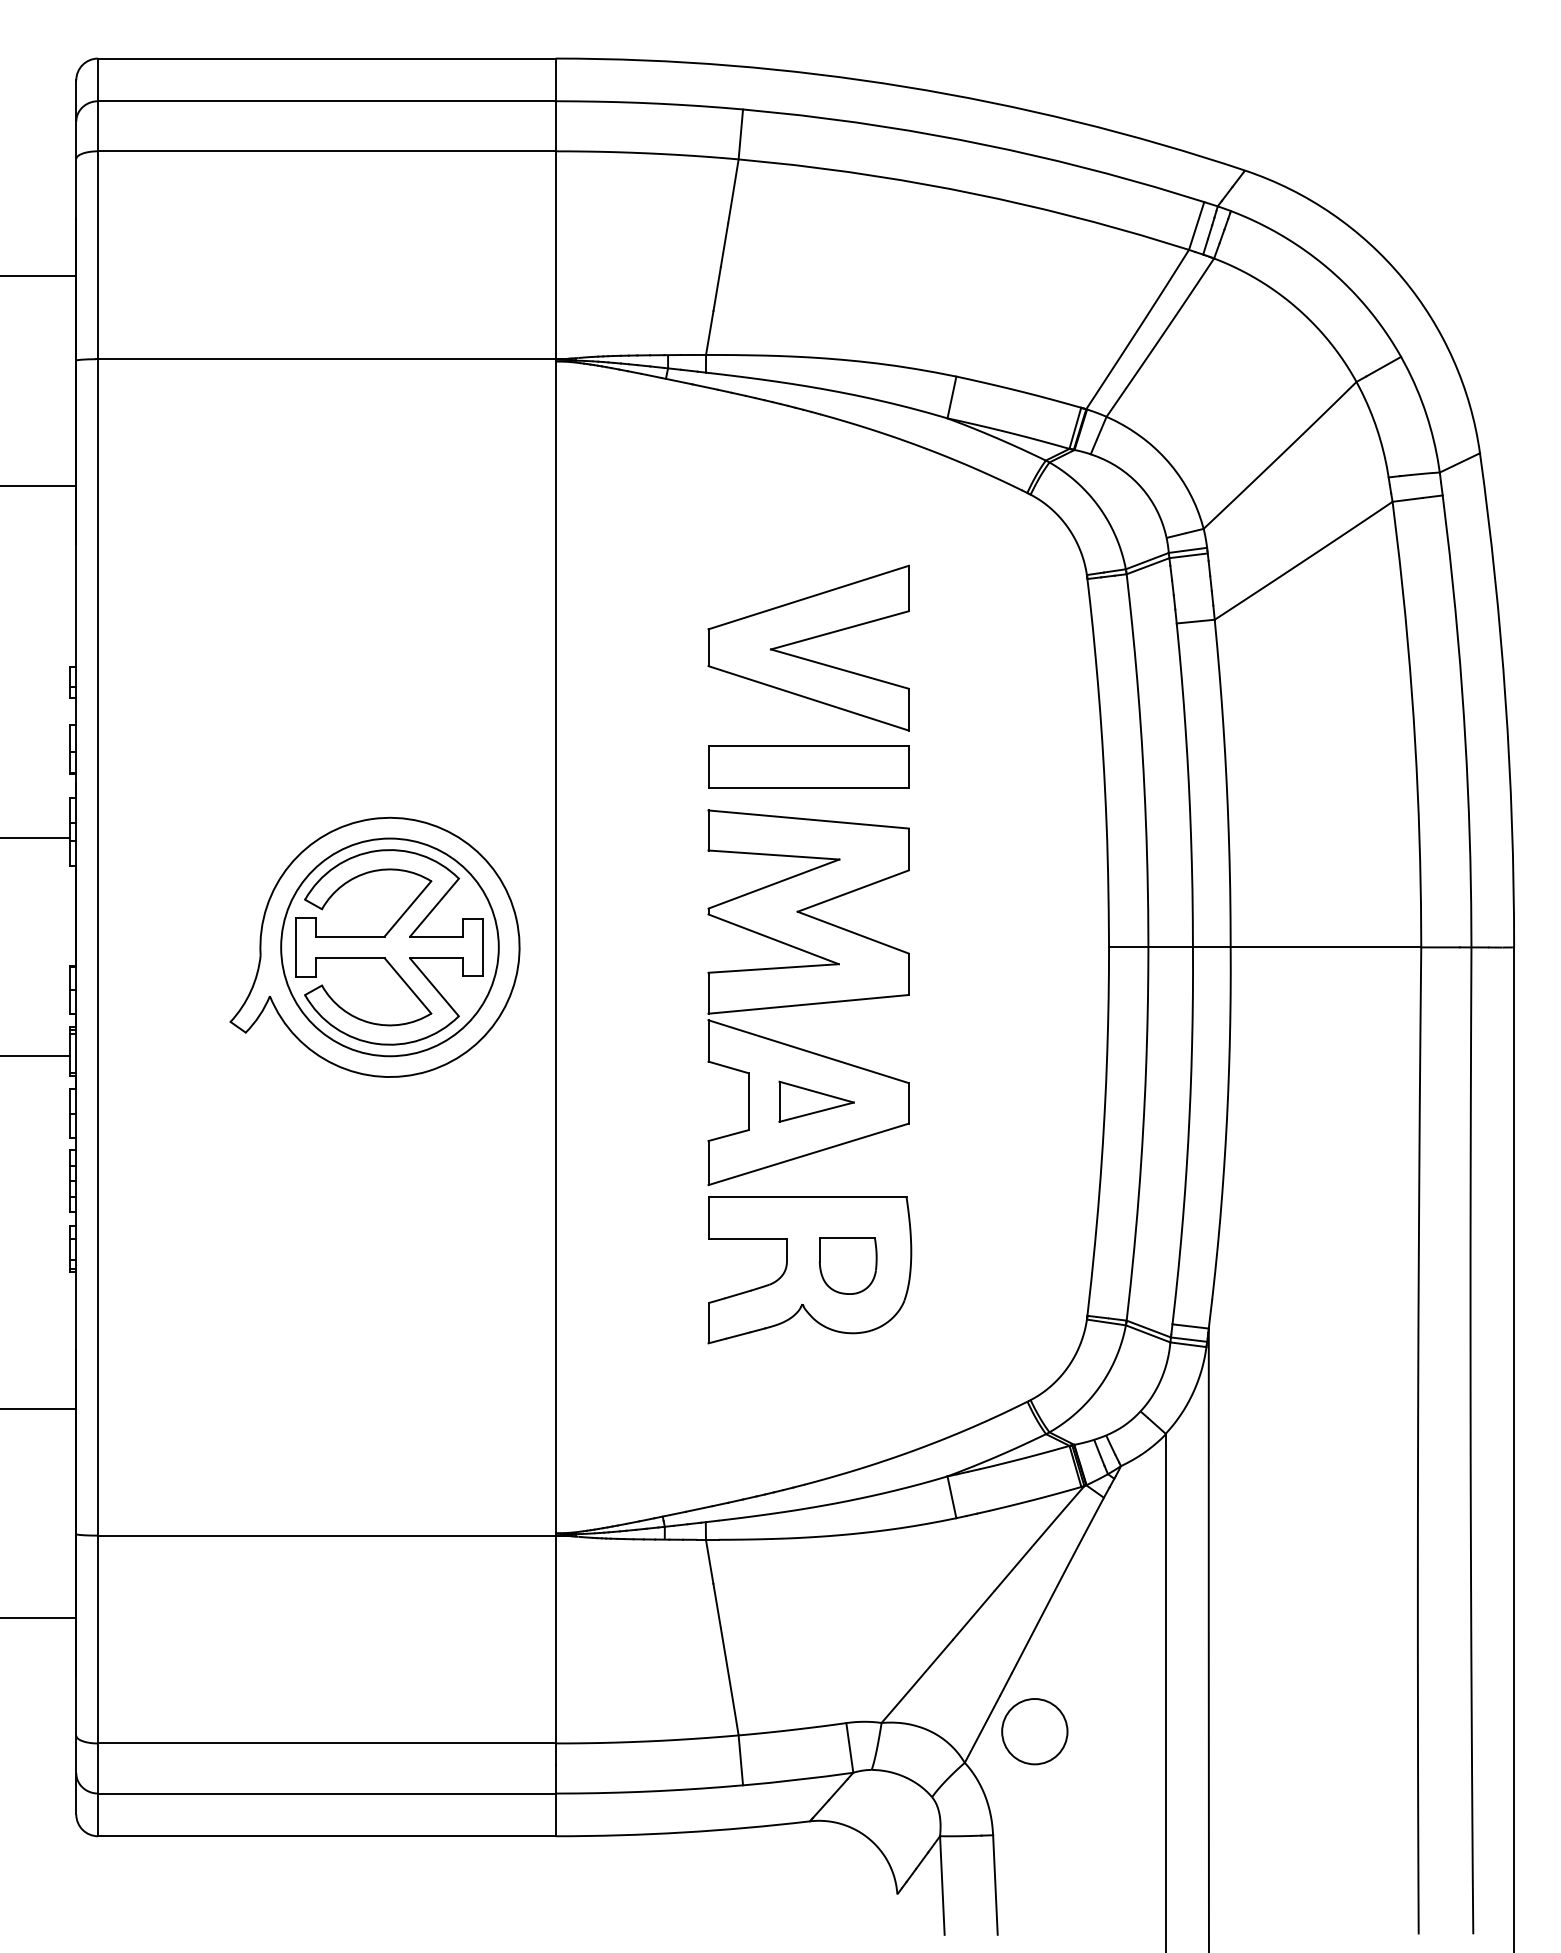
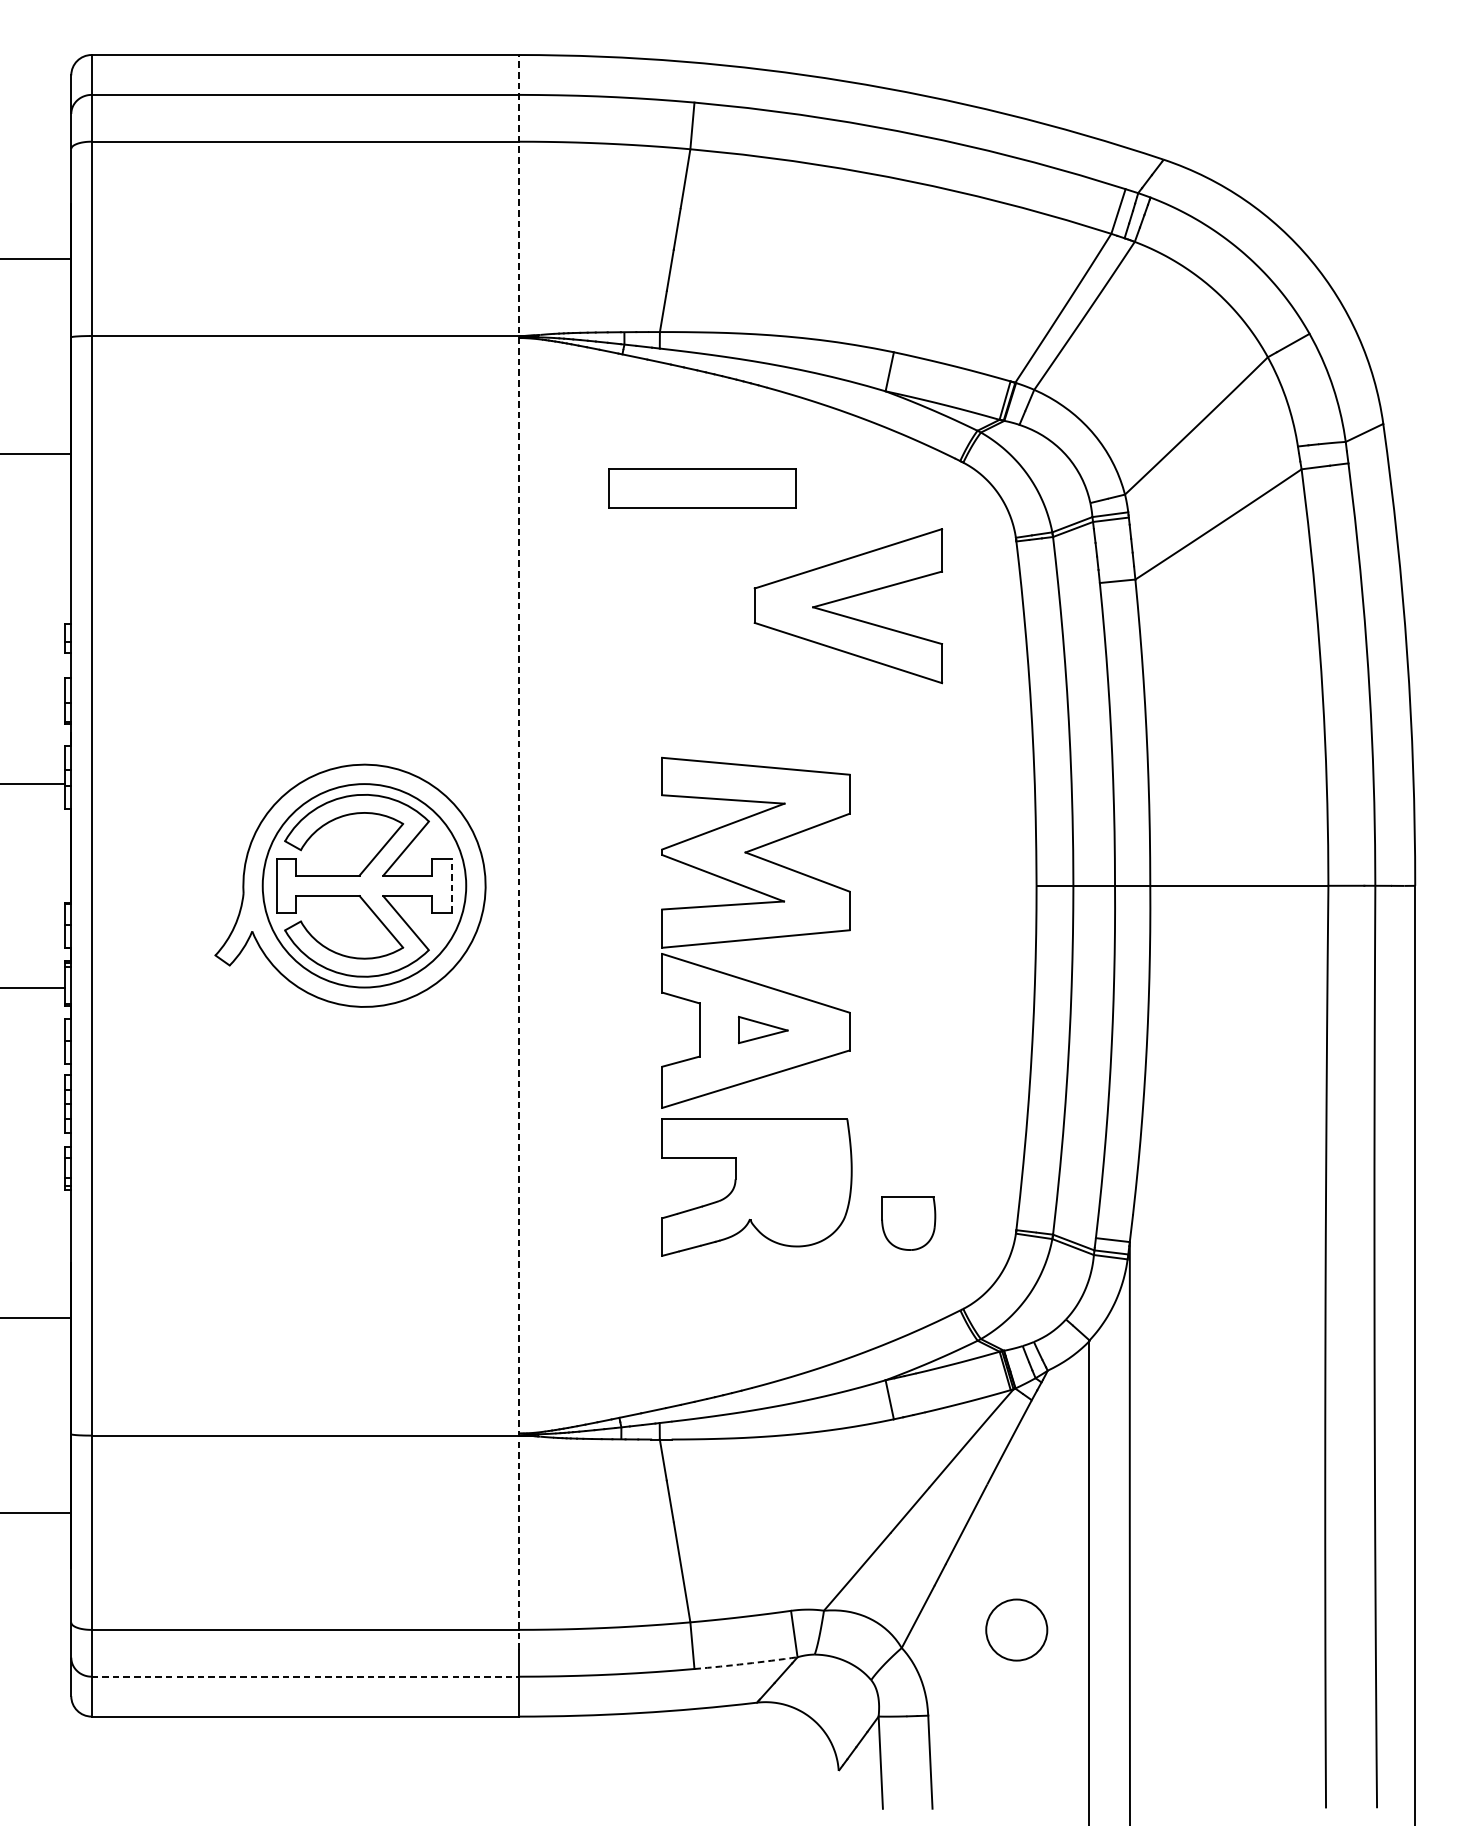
part: (807, 640) -> (847, 598), moved
part: (808, 766) -> (702, 487), moved
line: (555, 911) -> (519, 852), solid -> dashed
line: (483, 947) -> (451, 885), solid -> dashed
part: (816, 1101) -> (763, 1029), size x0.7
part: (847, 1265) -> (908, 1223), moved
circle: (1034, 1731) -> (1016, 1629), moved
arc: (798, 1779) -> (746, 1663), solid -> dashed
line: (326, 1793) -> (305, 1676), solid -> dashed

